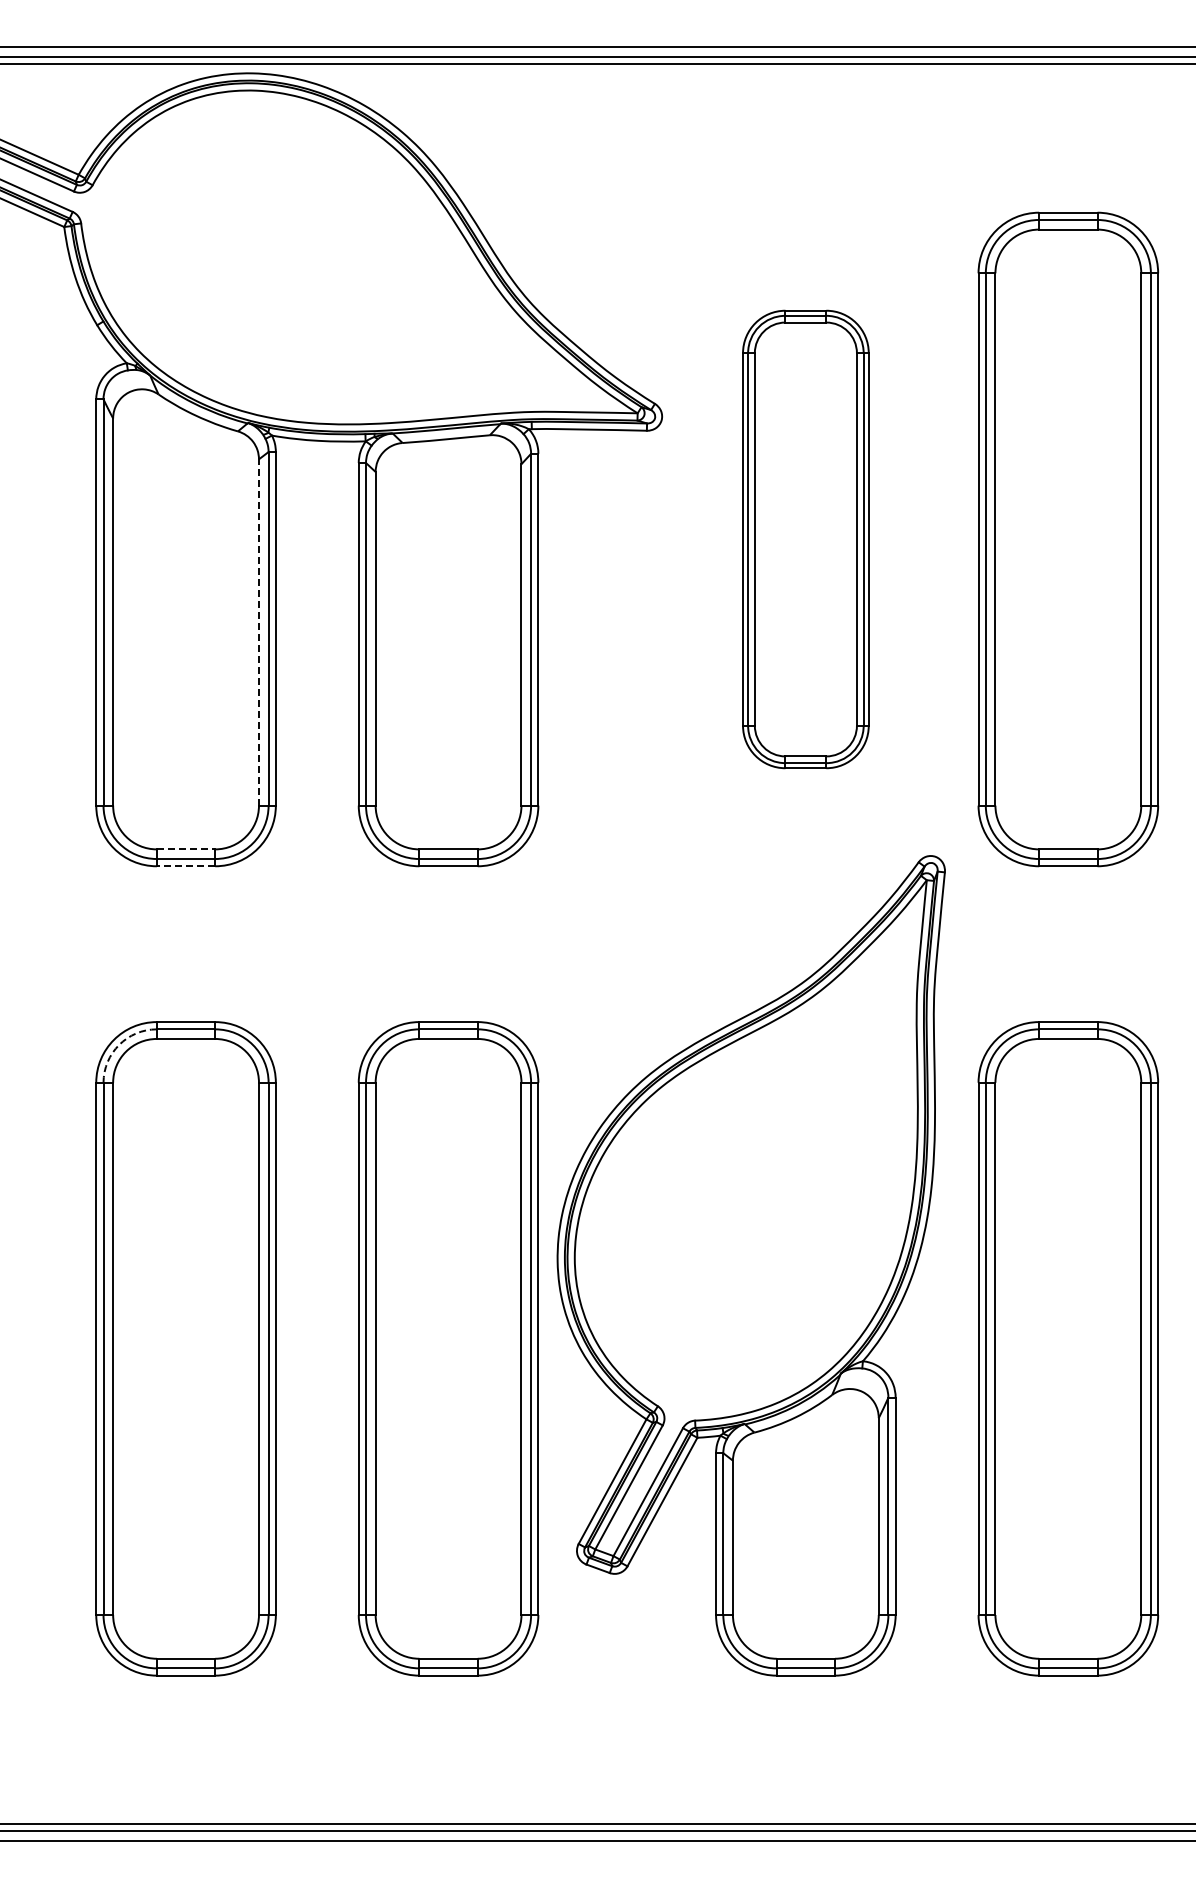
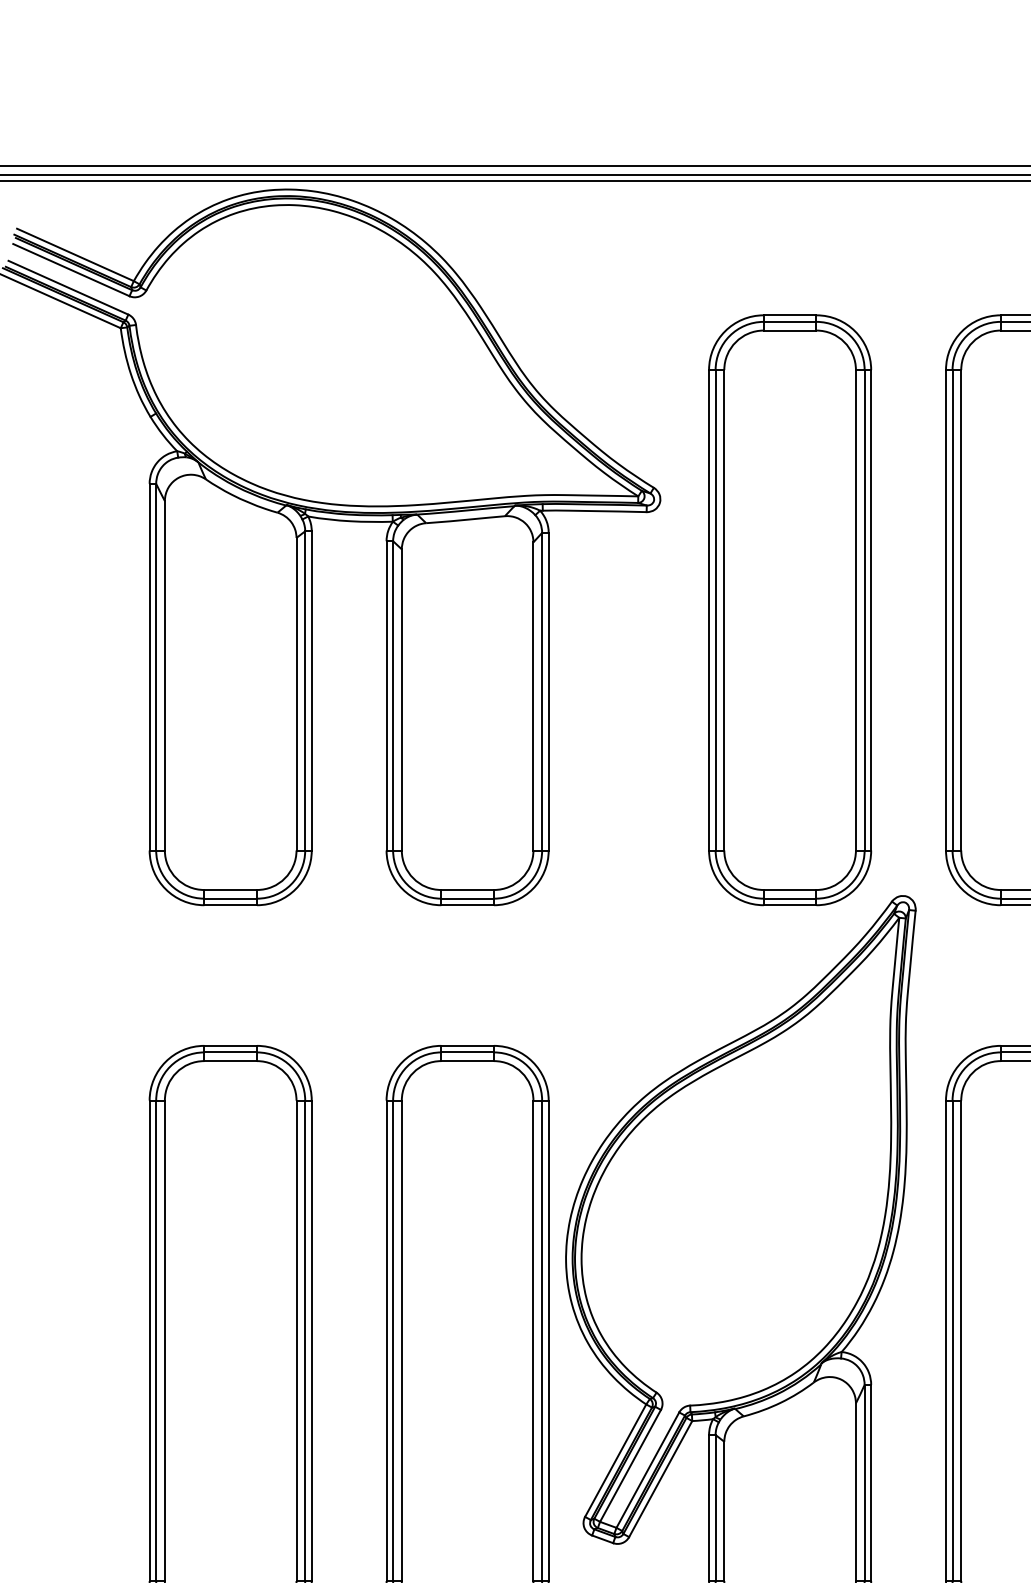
part: (805, 539) -> (789, 610), size x1.43
line: (258, 631) -> (296, 693), dashed -> solid
line: (186, 849) -> (231, 890), dashed -> solid
line: (185, 866) -> (230, 905), dashed -> solid
arc: (119, 1044) -> (170, 1066), dashed -> solid

